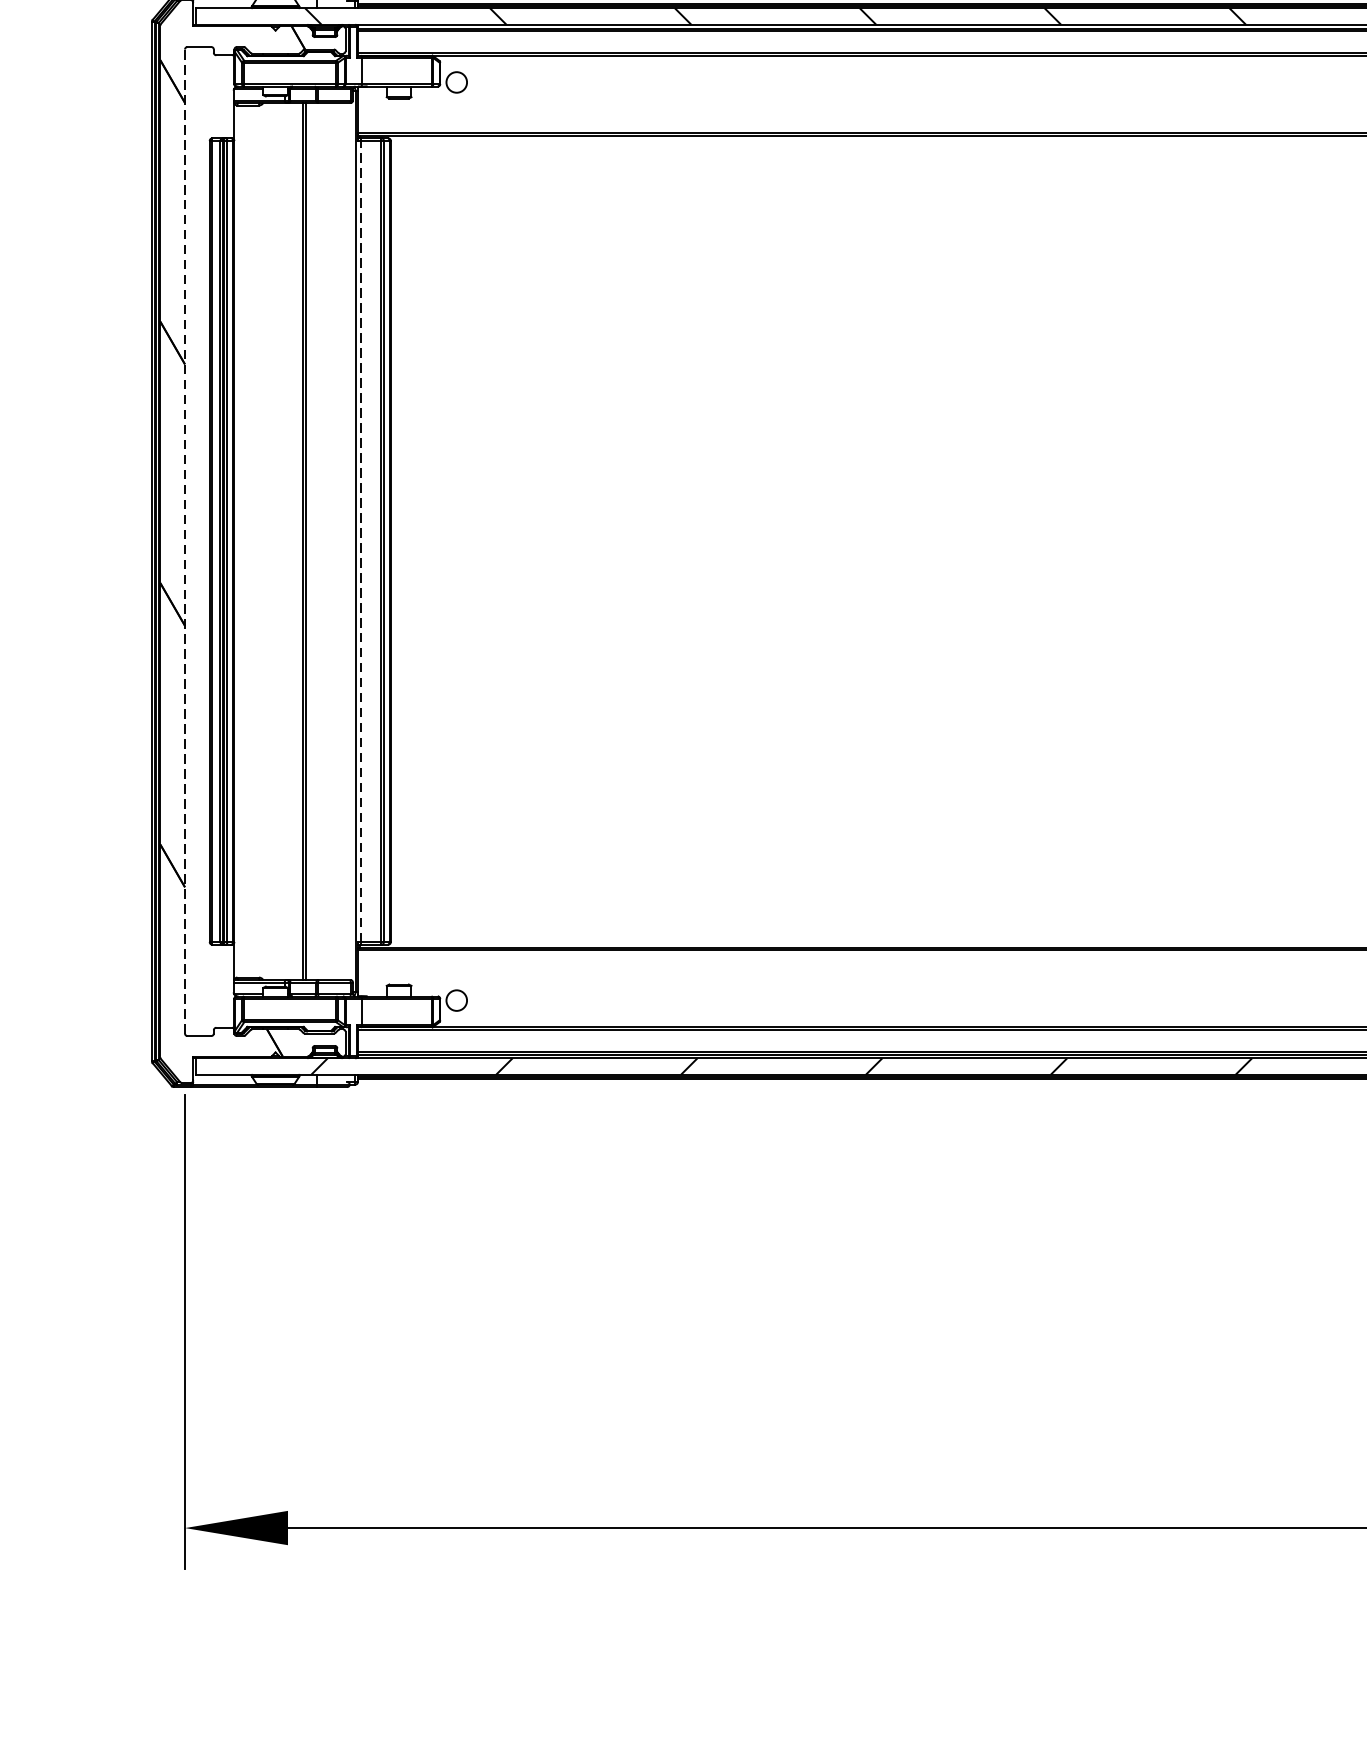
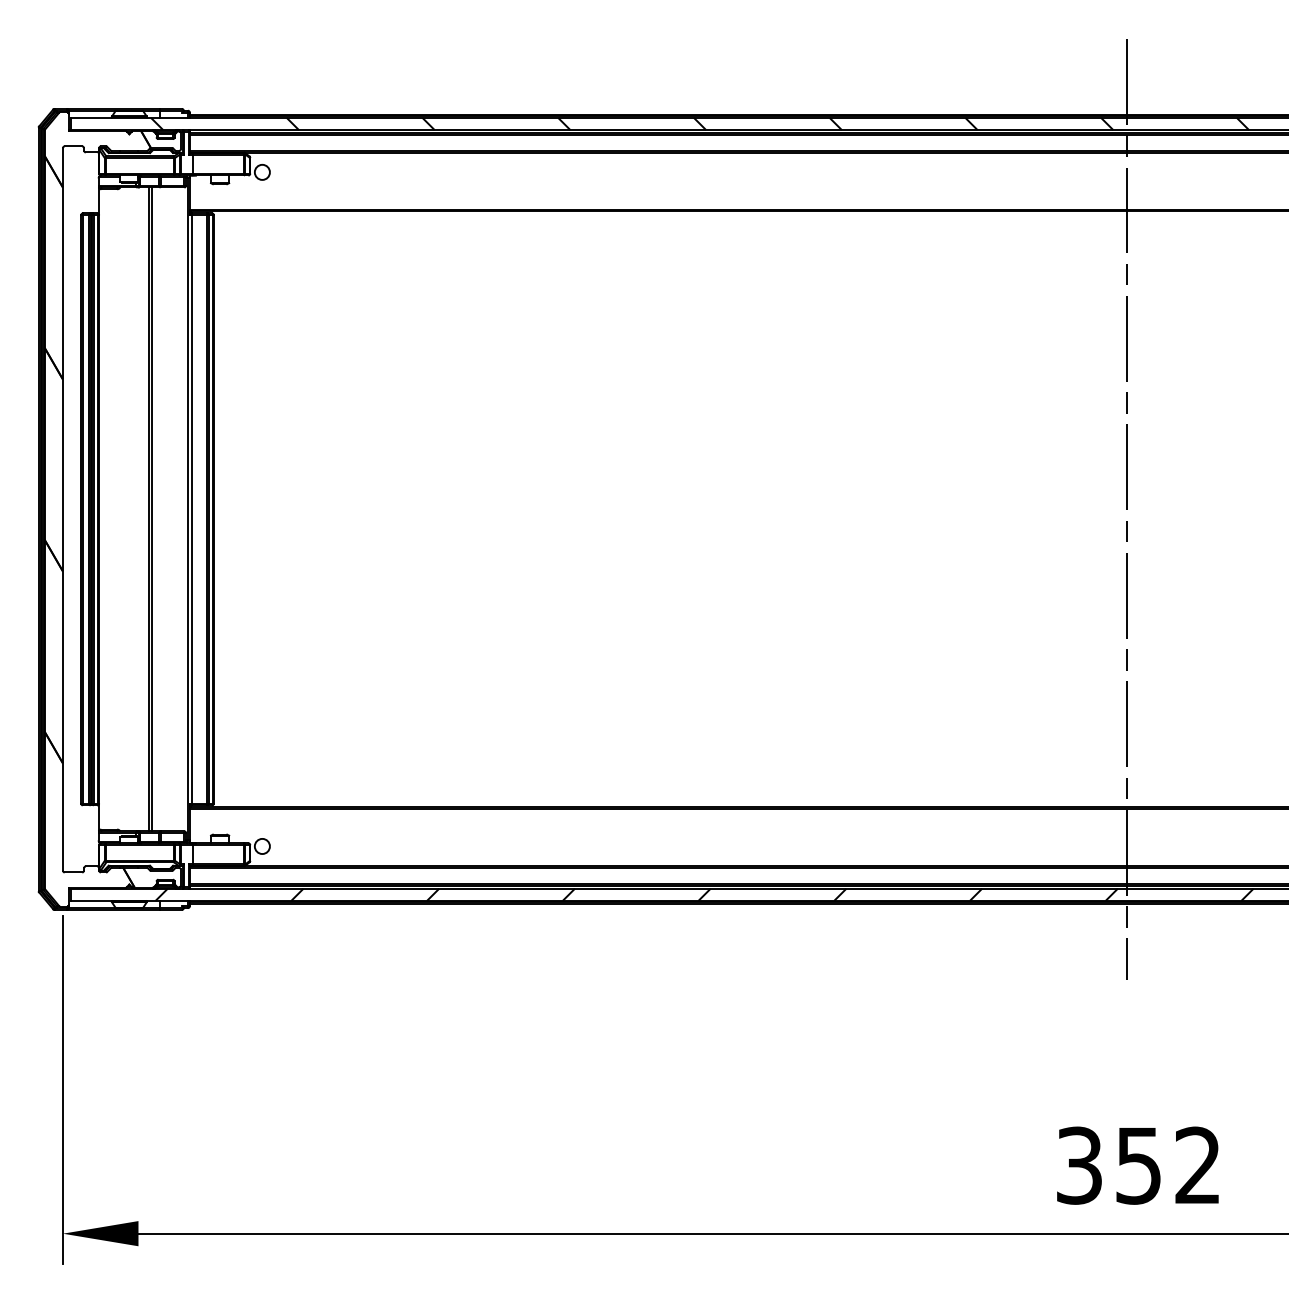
line: (184, 540) -> (62, 508), dashed -> solid
line: (361, 540) -> (192, 508), dashed -> solid

